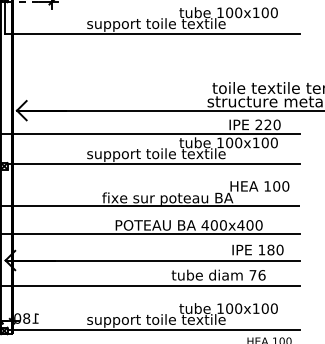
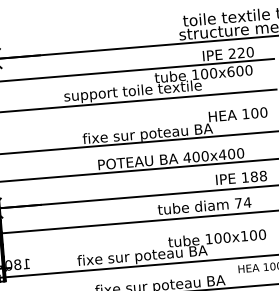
text: (255, 142) -> (230, 71), 100x100 -> 100x600
text: (279, 250) -> (262, 176), 180 -> 188
text: (261, 275) -> (247, 202), 76 -> 74
text: (155, 320) -> (145, 256), support toile textile -> fixe sur poteau BA

